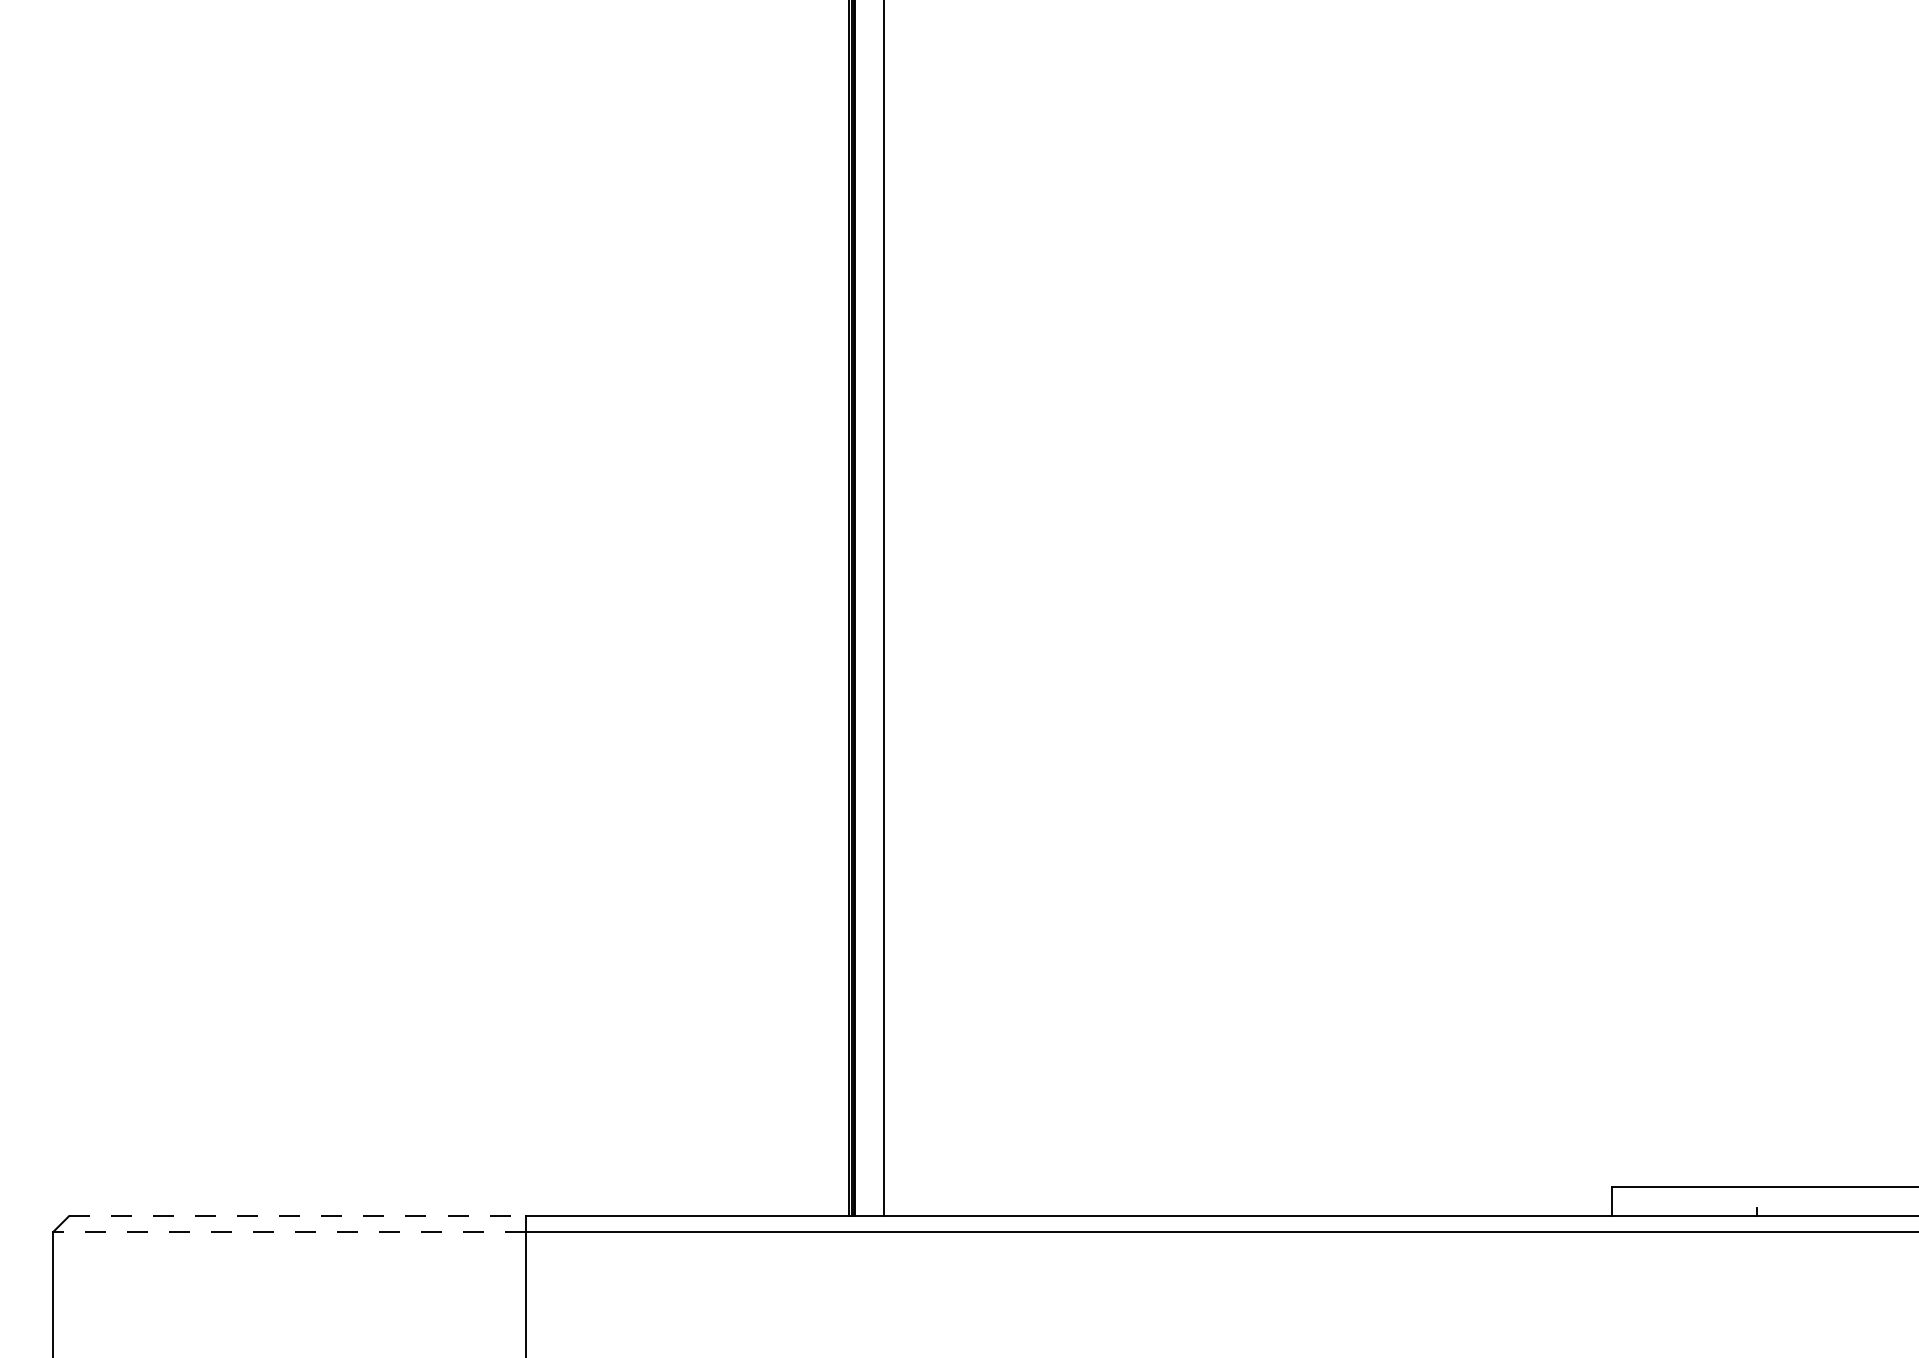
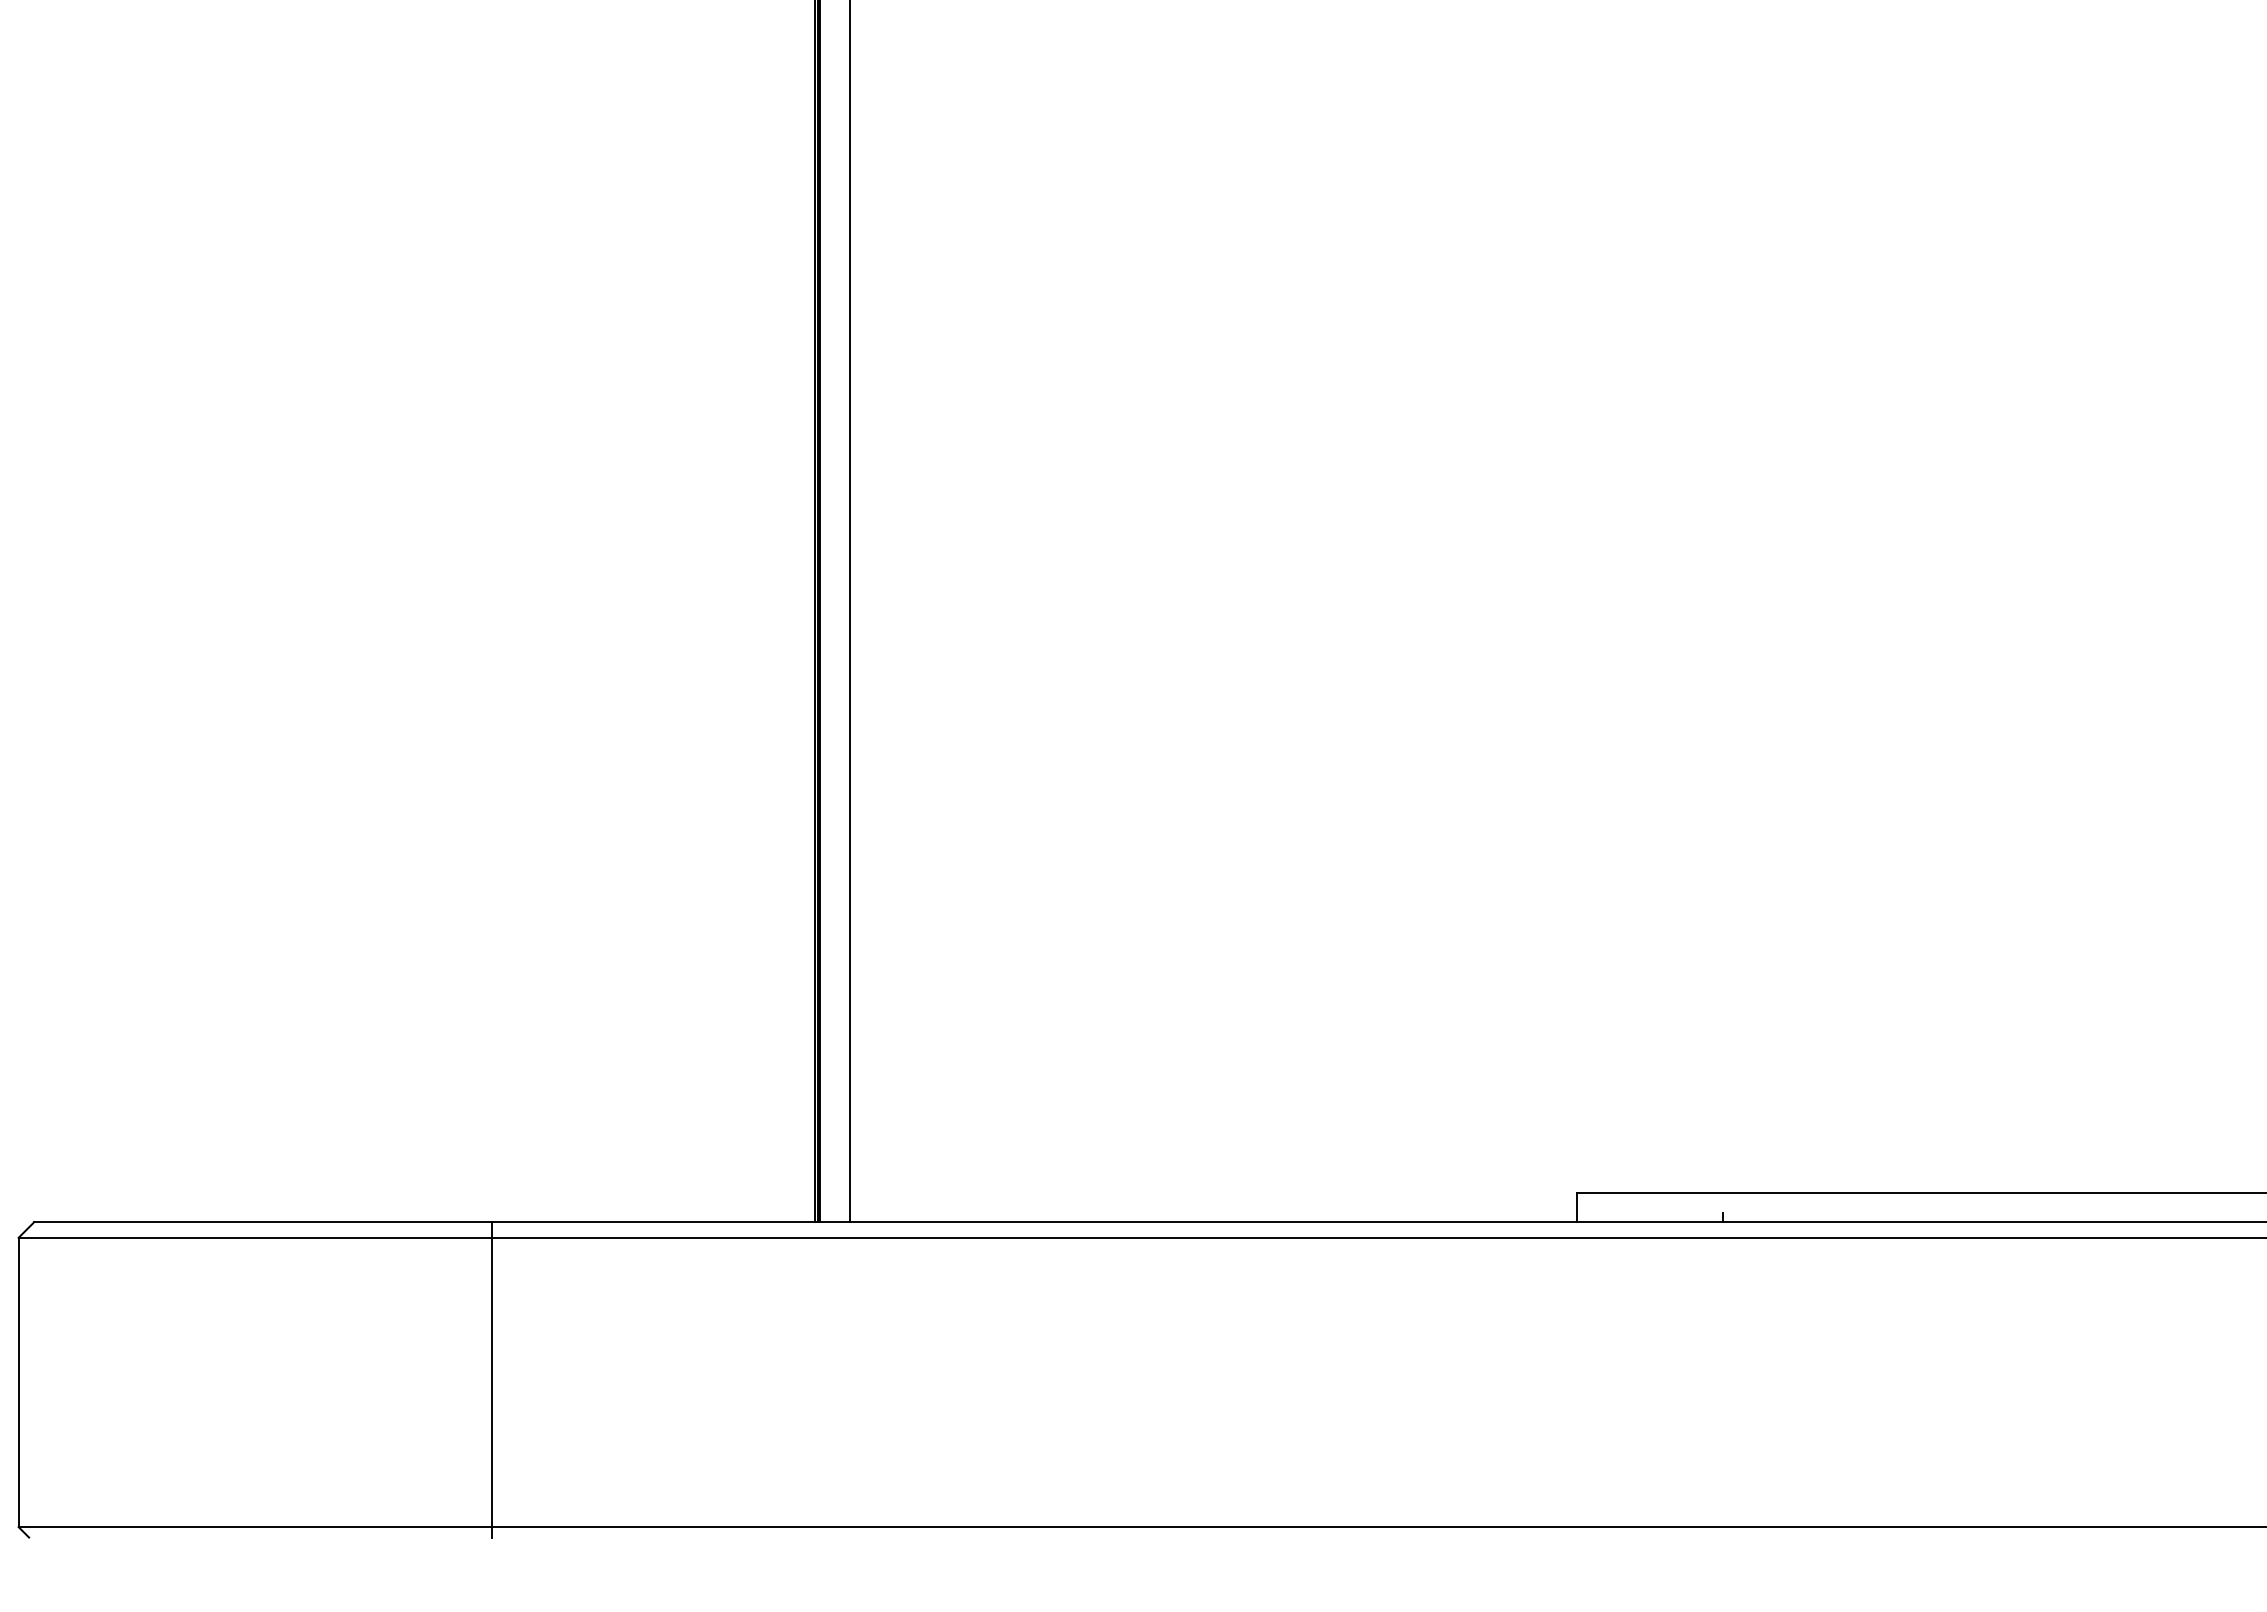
line: (297, 1216) -> (263, 1222), dashed -> solid
line: (289, 1231) -> (255, 1237), dashed -> solid

